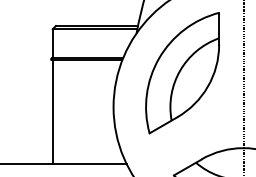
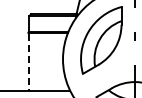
line: (53, 112) -> (29, 62), solid -> dashed

